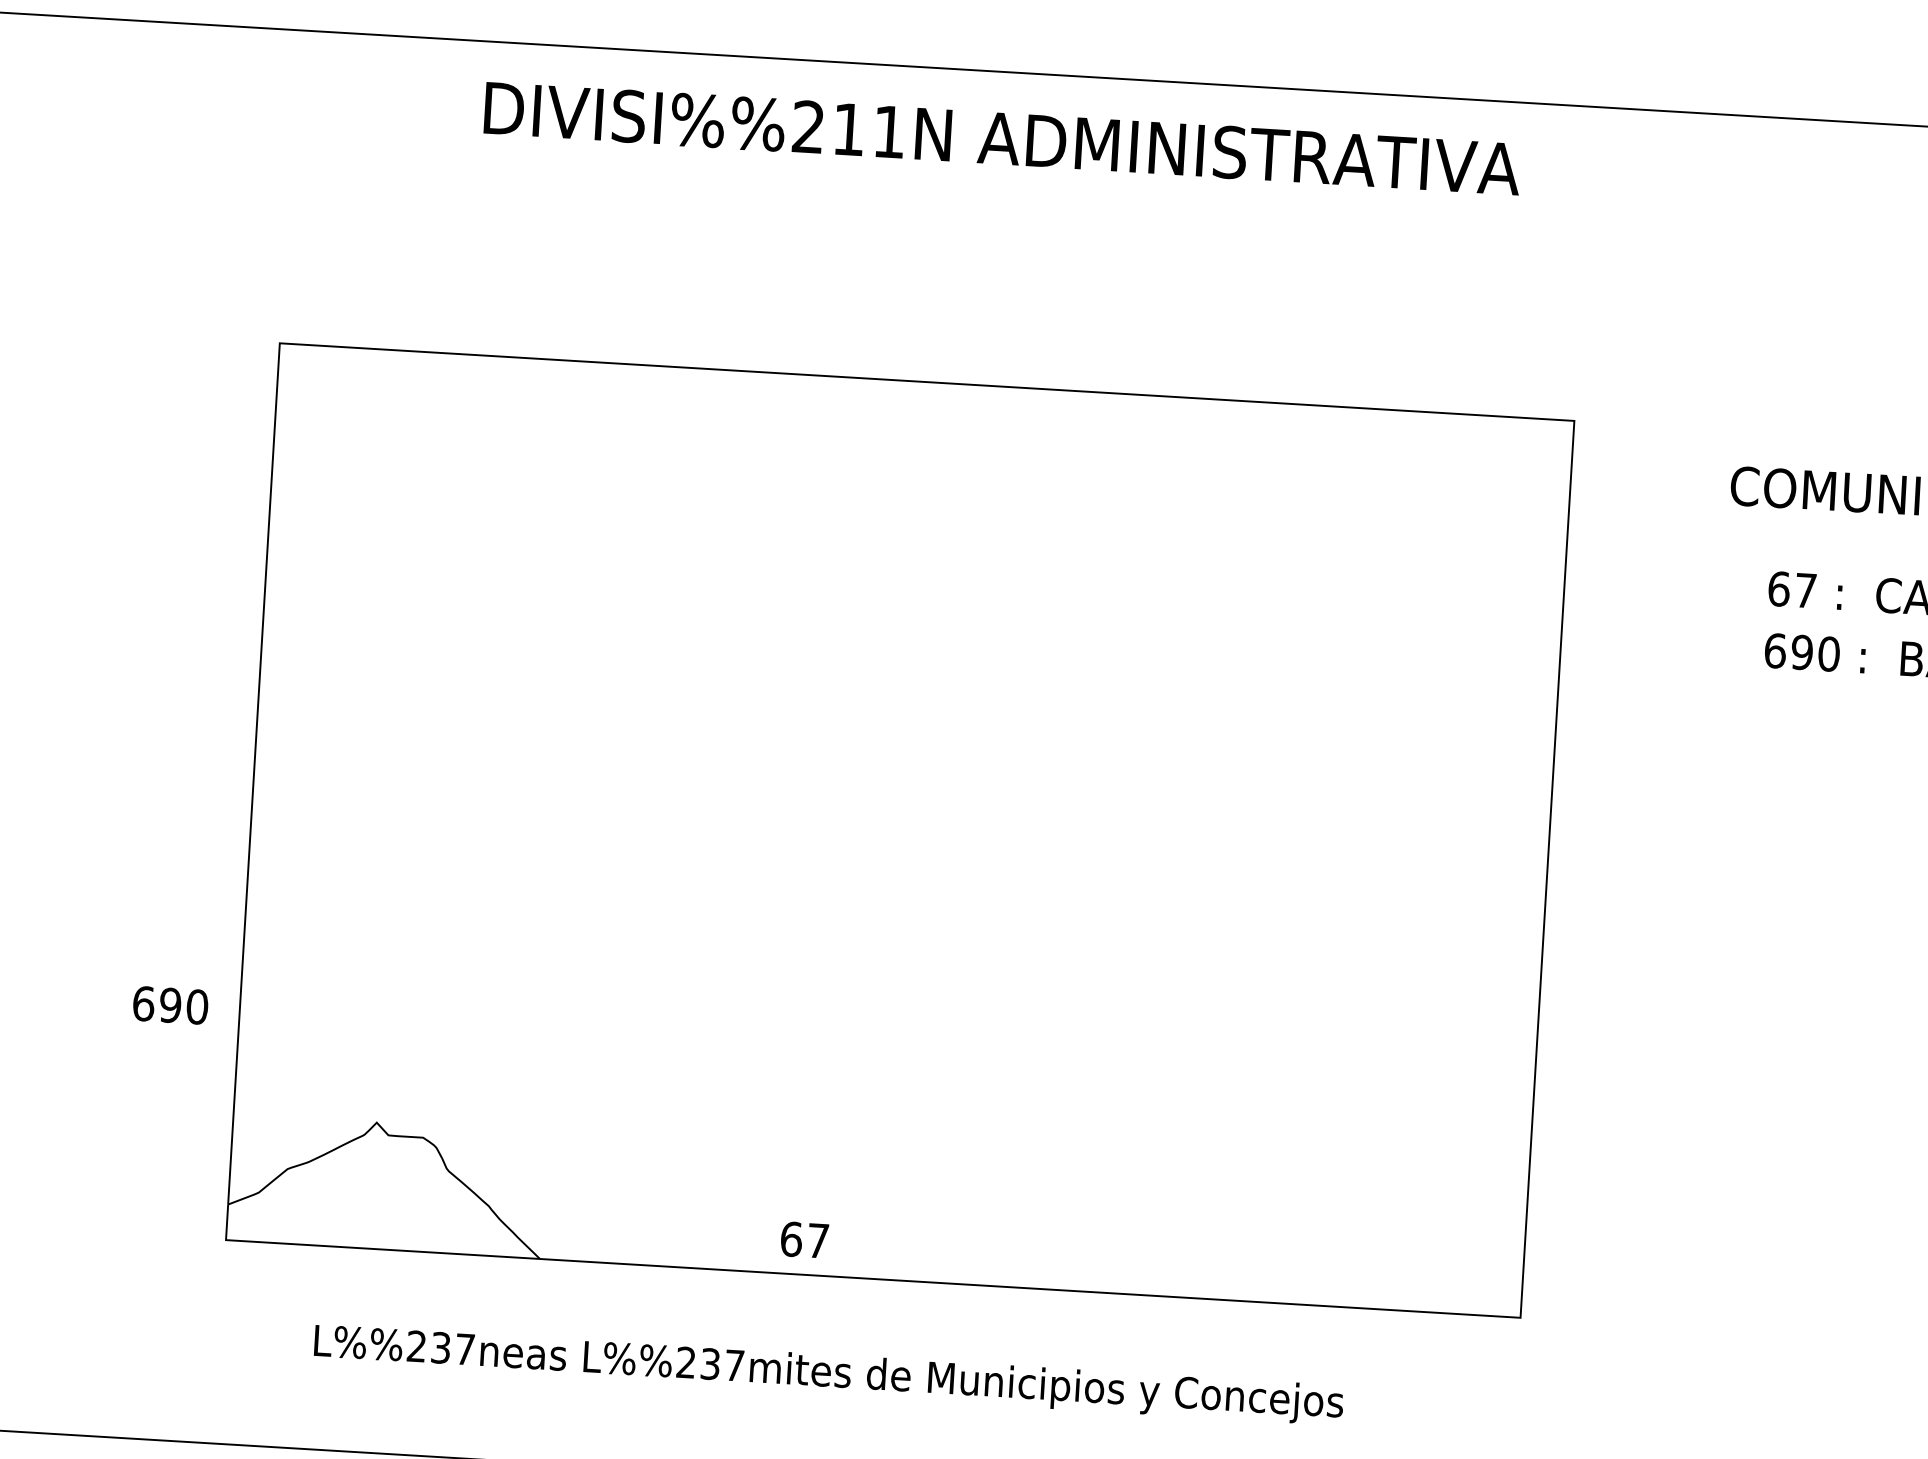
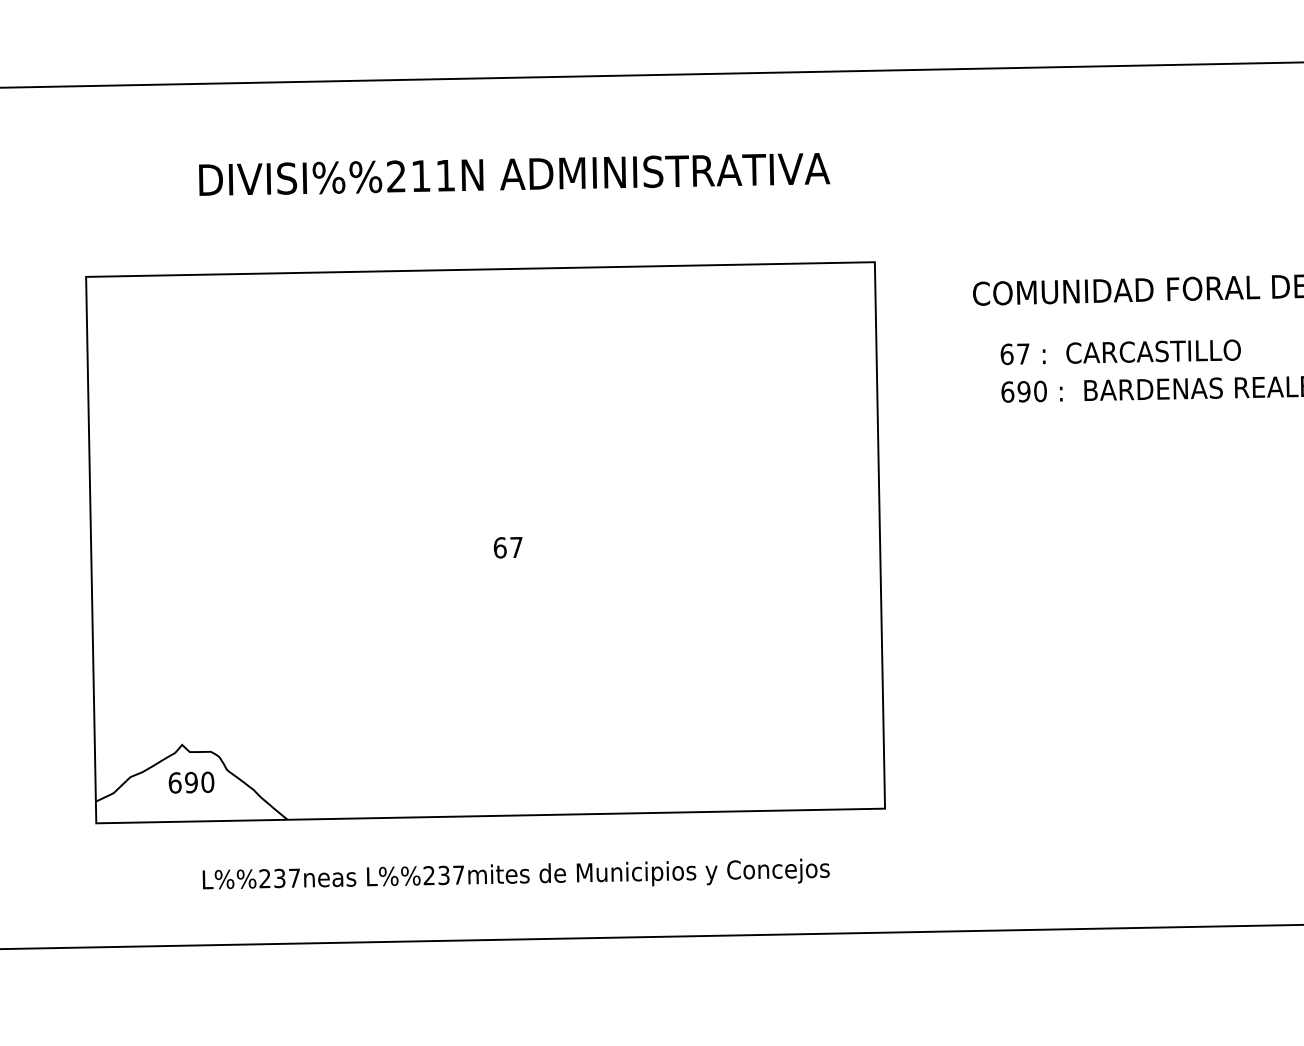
text: (1002, 138) -> (514, 174), moved
text: (170, 1005) -> (191, 782), moved
text: (803, 1239) -> (507, 547), moved
text: (827, 1370) -> (515, 873), moved

